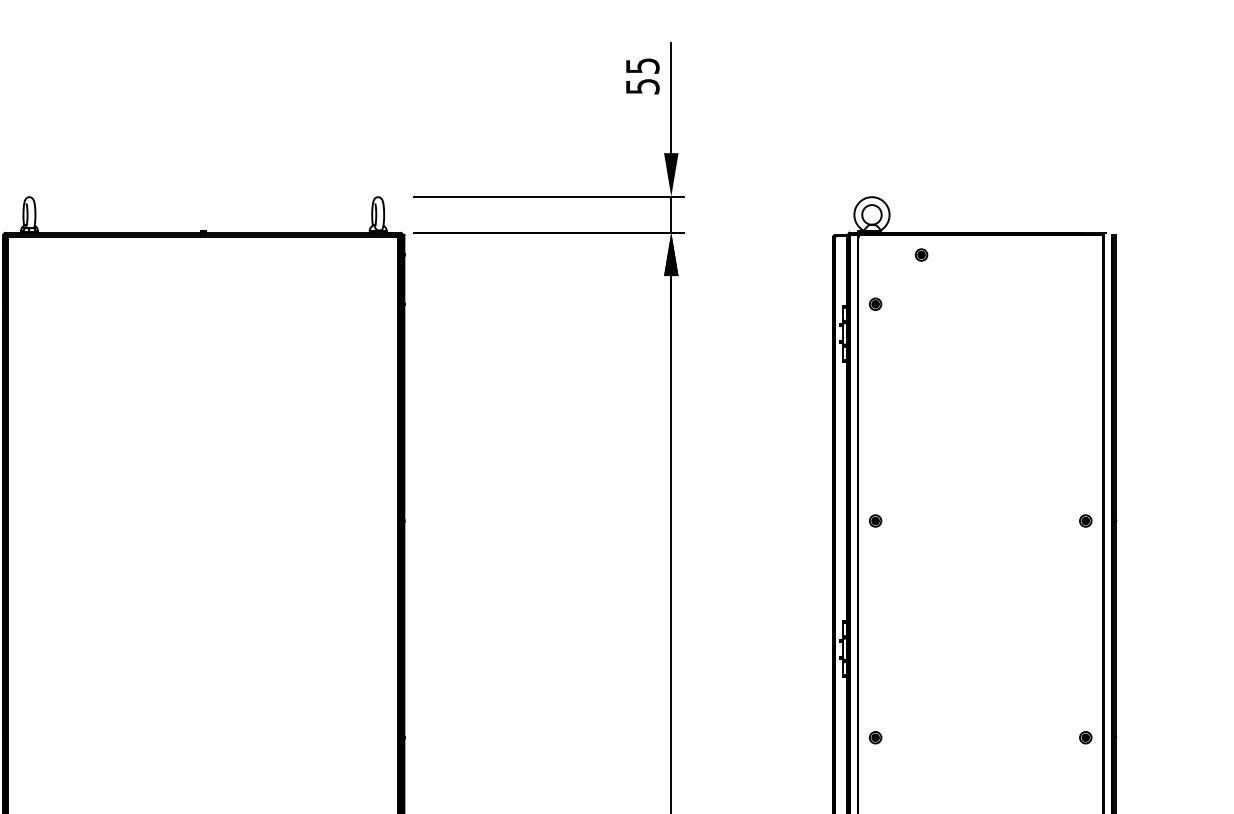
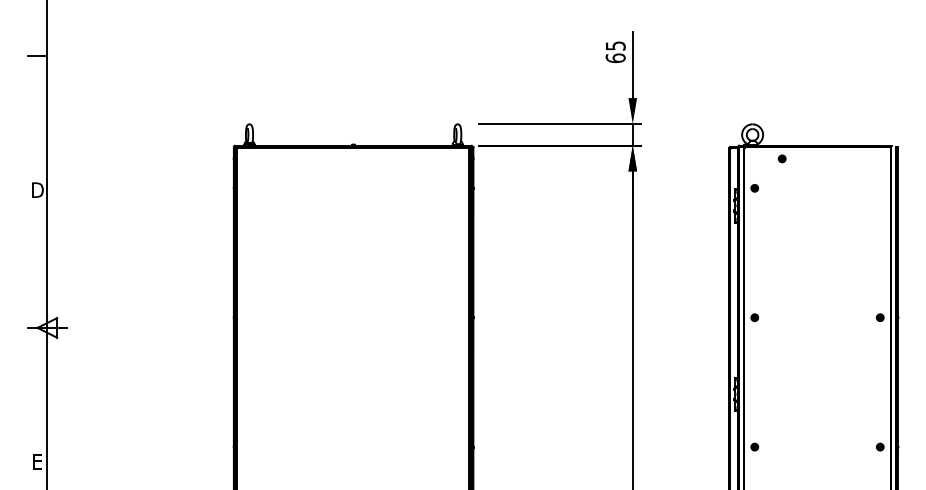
text: (642, 86) -> (615, 58), 55 -> 65

